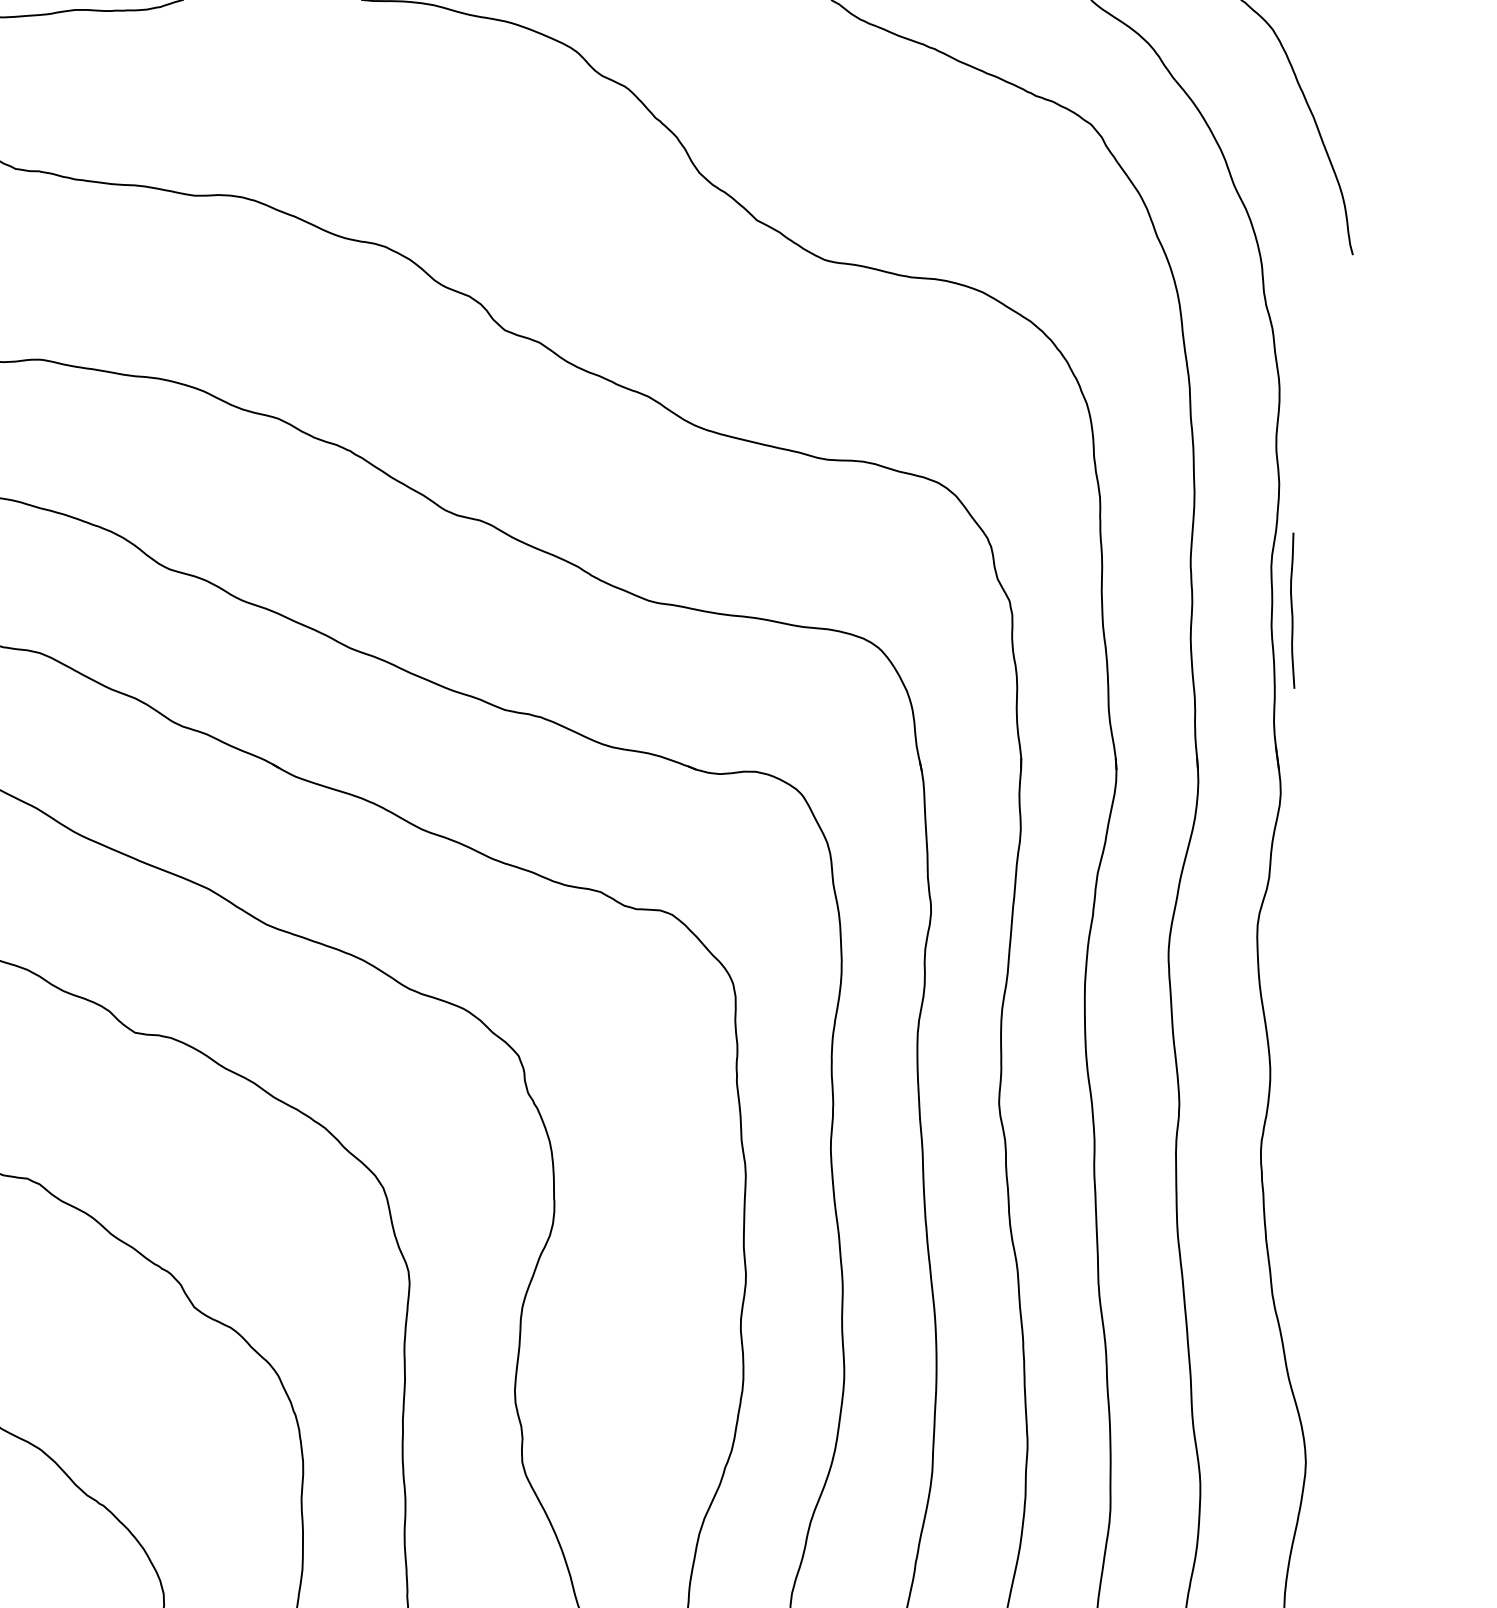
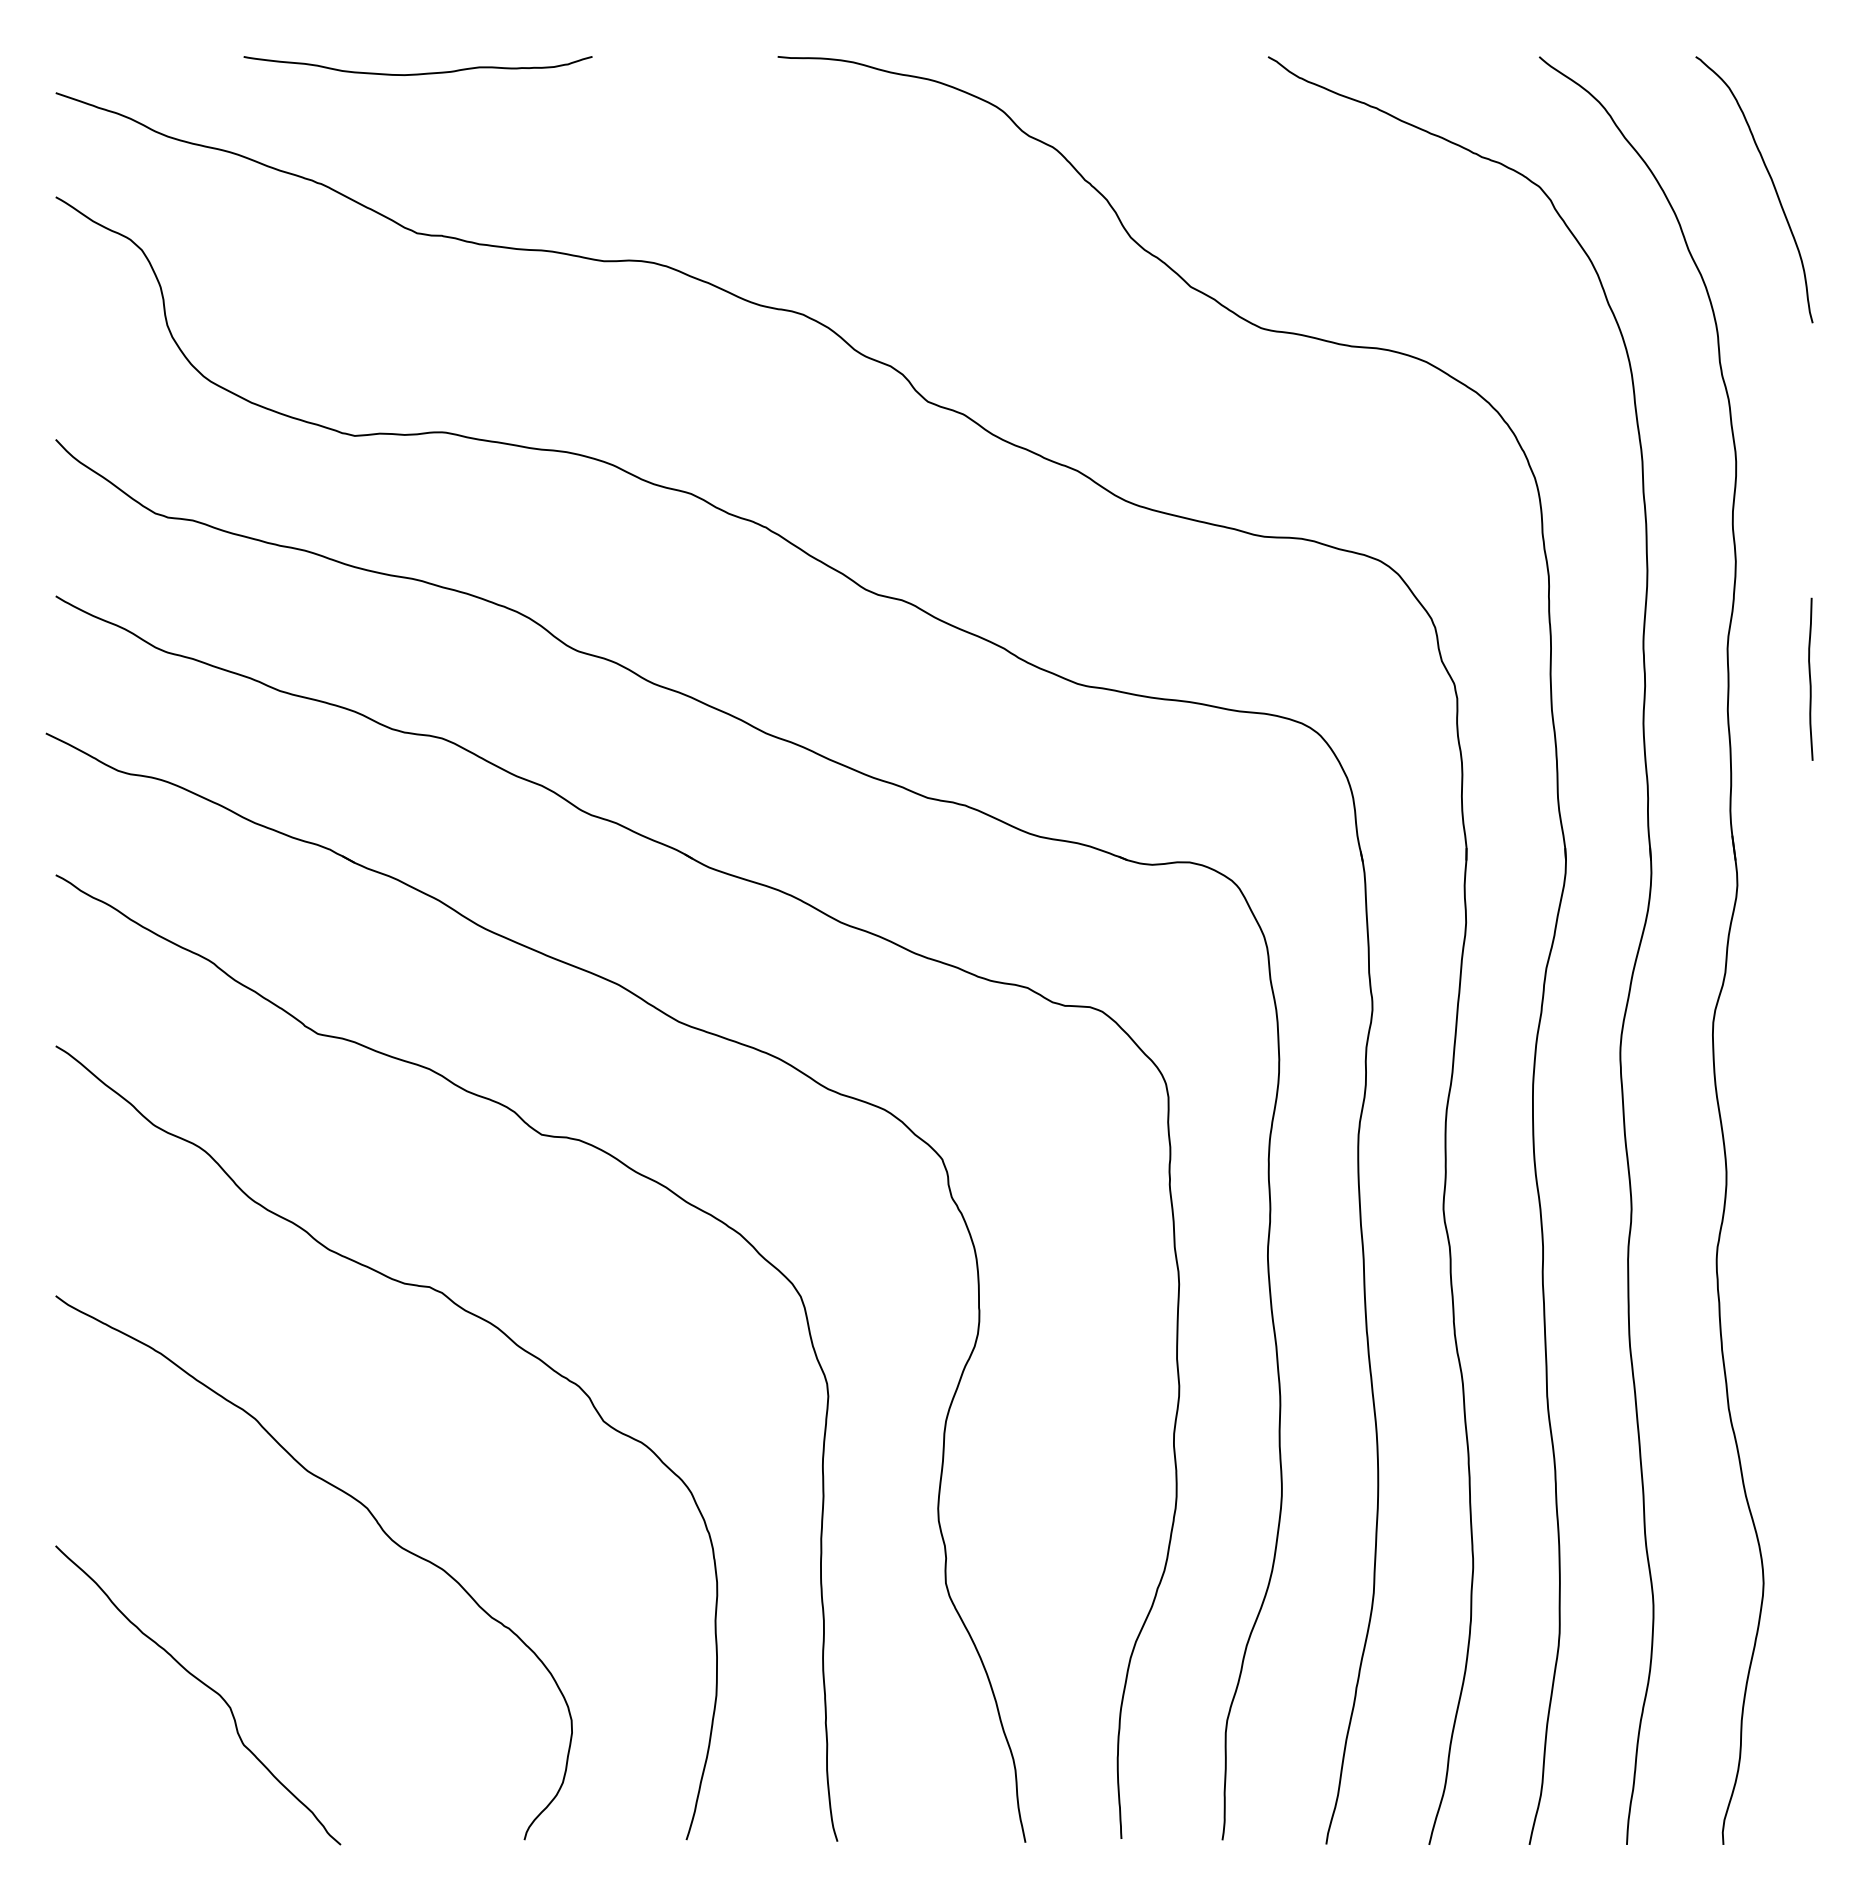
curve: (1292, 609) -> (1810, 678), moved

